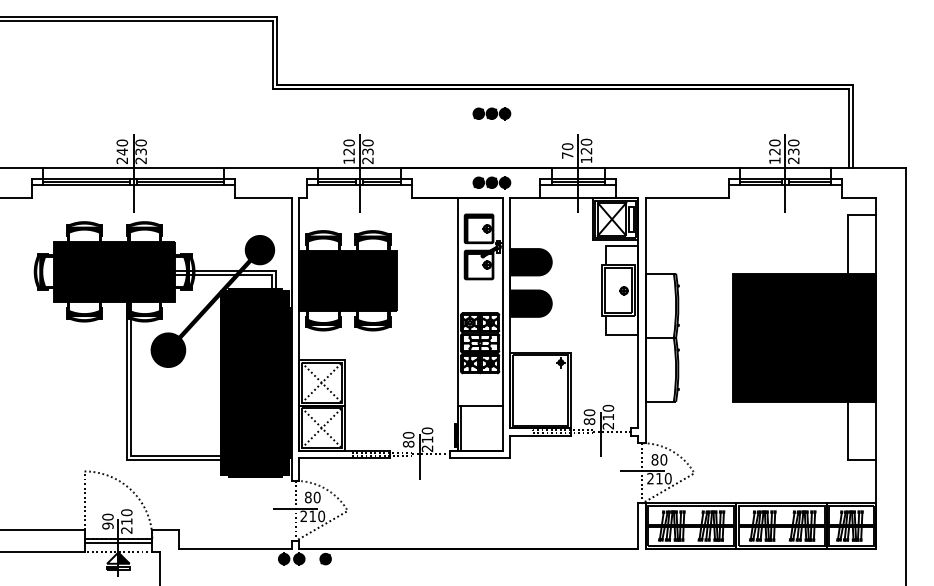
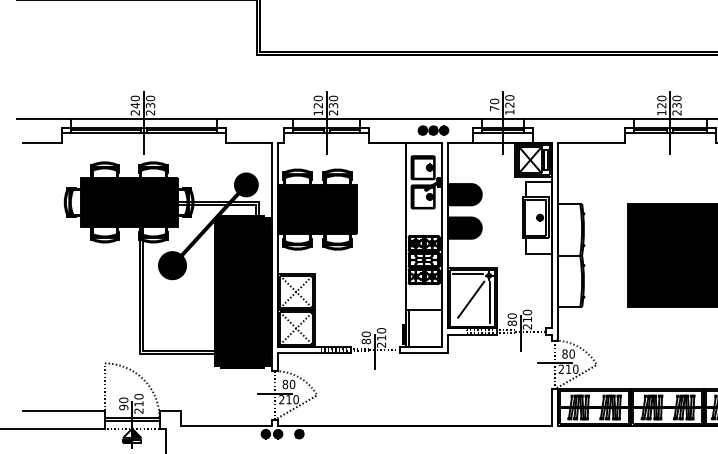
part: (491, 113) -> (433, 74), removed
line: (534, 359) -> (467, 273), added
line: (538, 392) -> (471, 299), added
line: (562, 395) -> (490, 302), added

